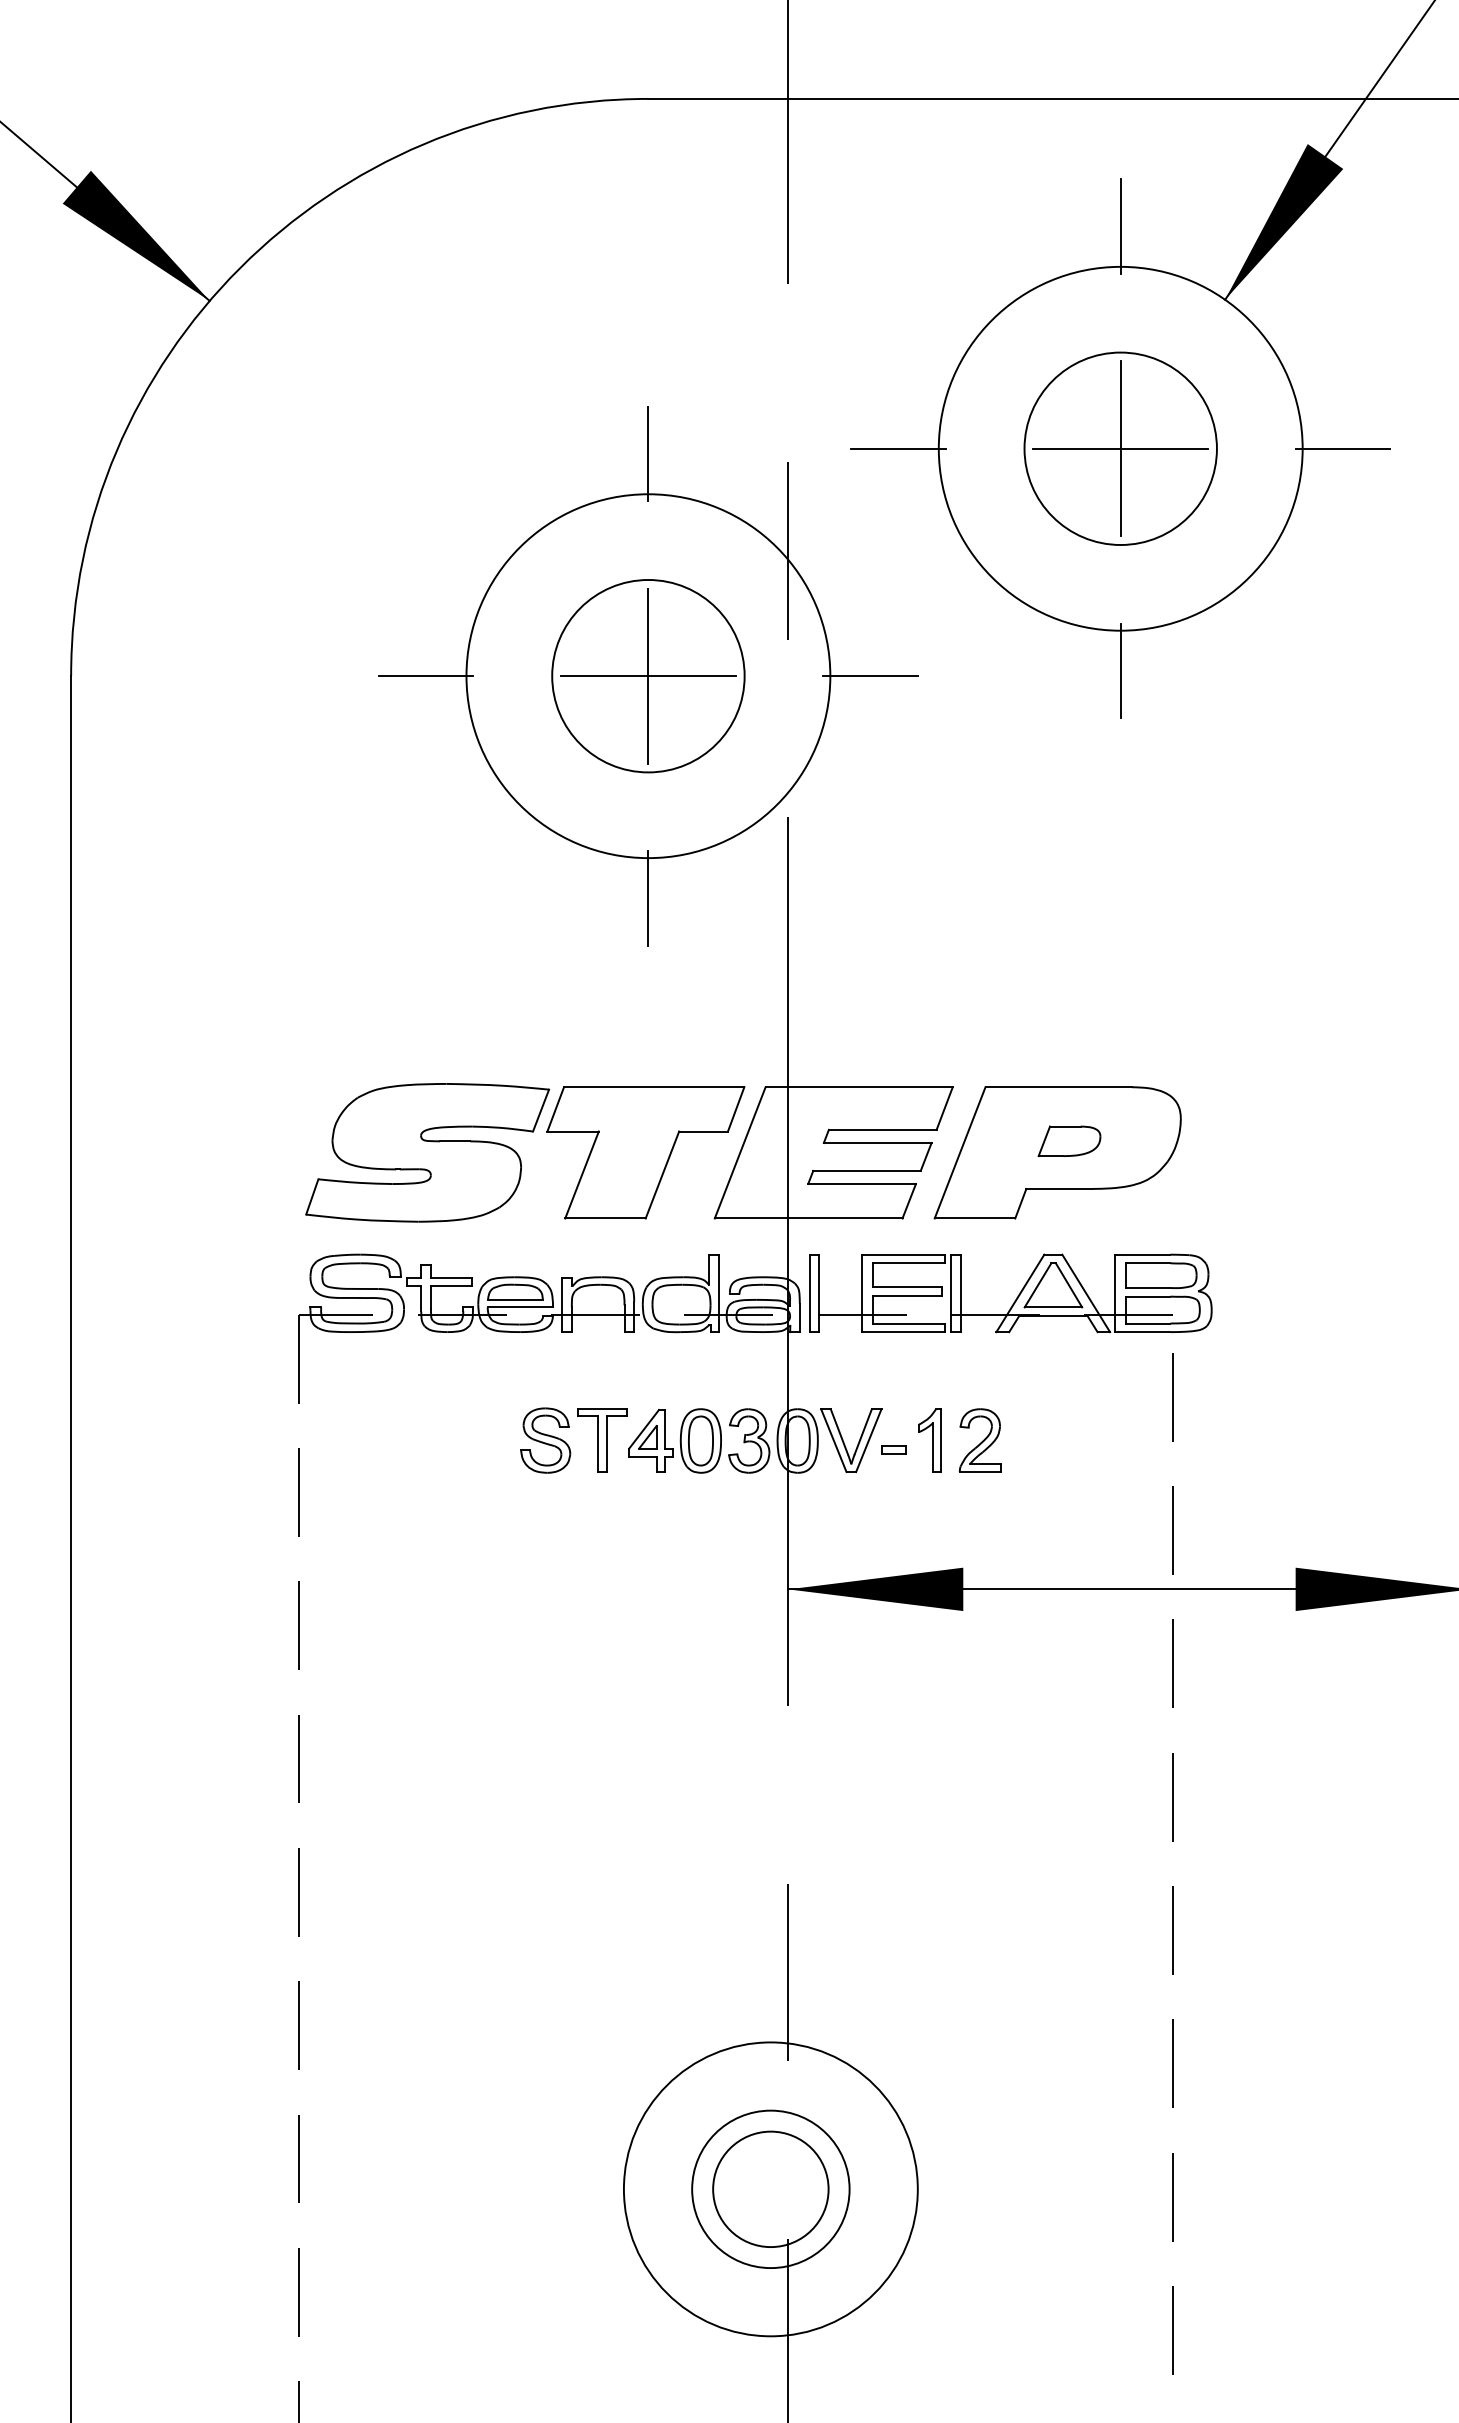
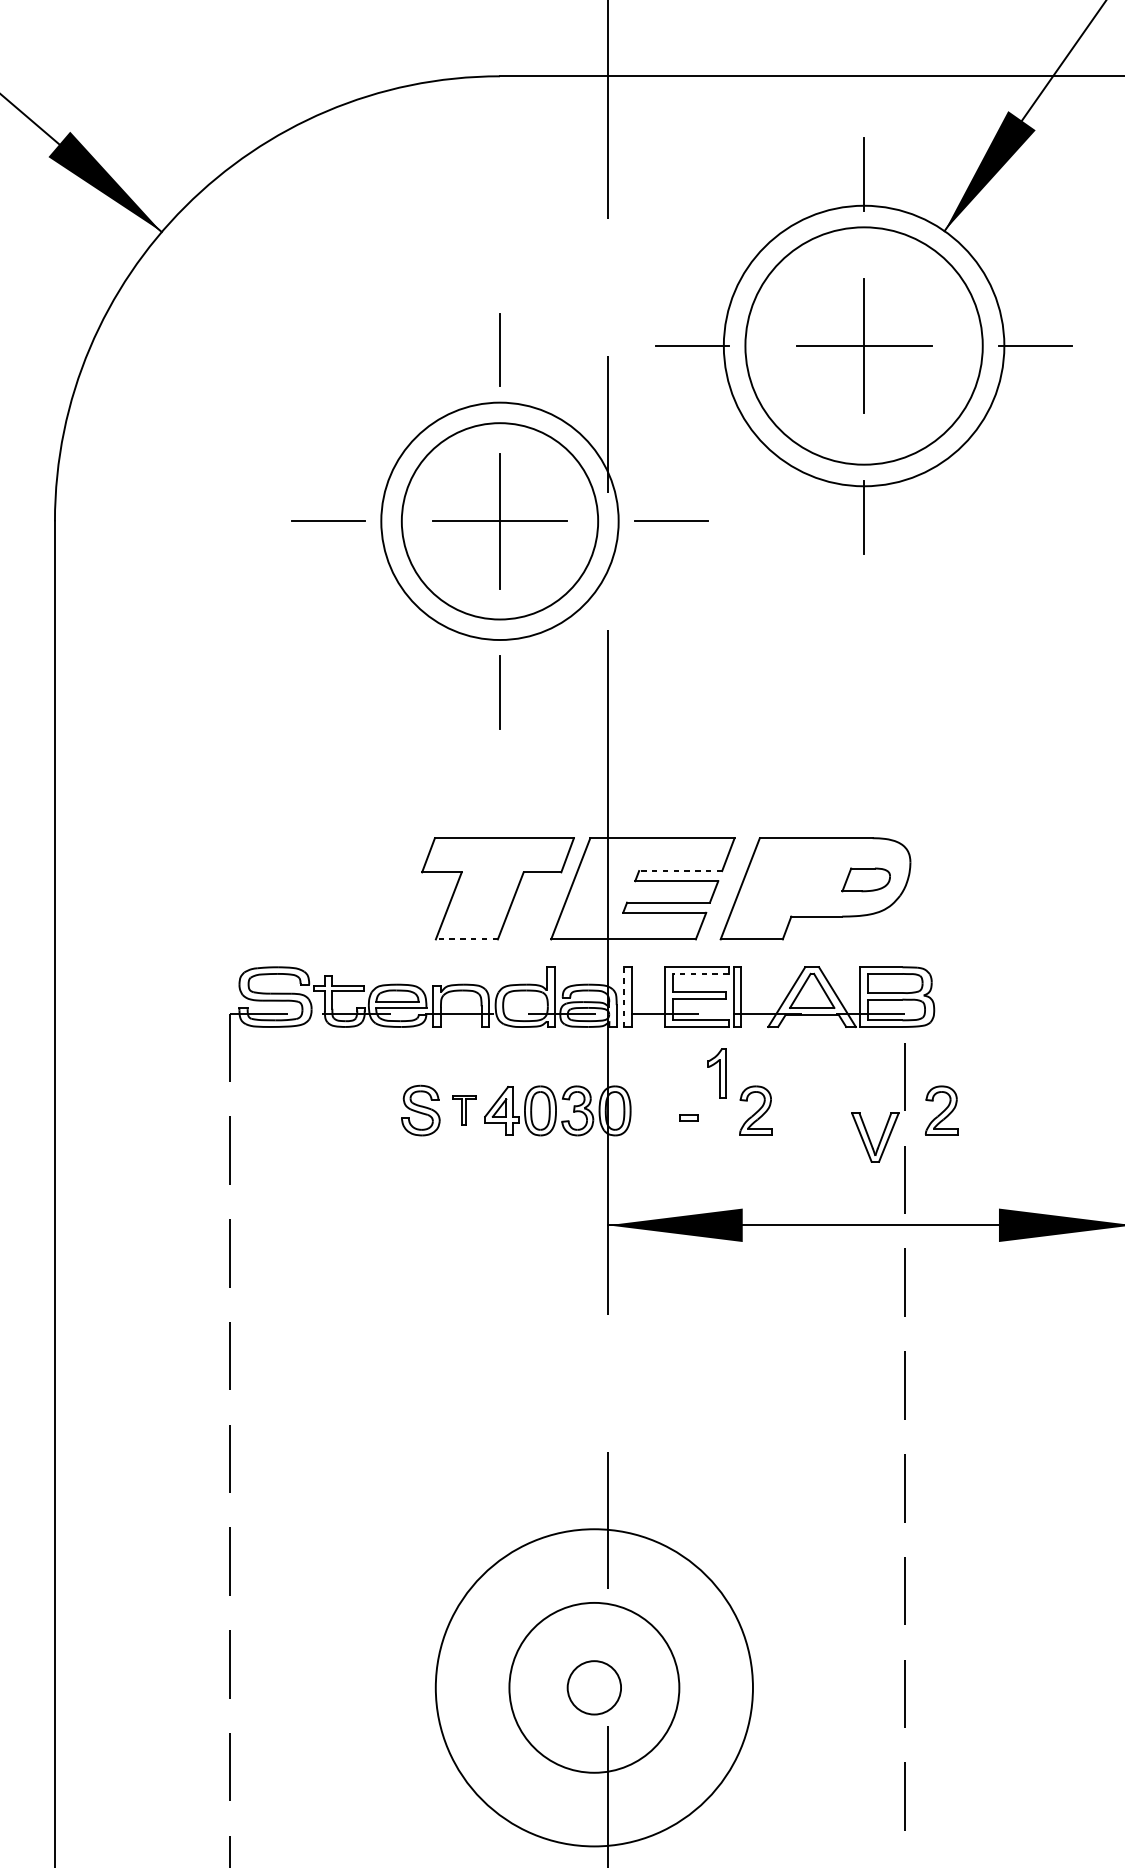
circle: (1120, 448) -> (863, 345), size x1.6
circle: (648, 675) -> (500, 520), size x1.6
circle: (648, 676) -> (500, 521), size x0.7
line: (882, 1129) -> (680, 870), solid -> dashed
part: (1069, 1140) -> (866, 879), moved
part: (427, 1152) -> (329, 888), removed
line: (605, 1218) -> (466, 939), solid -> dashed
line: (908, 1263) -> (700, 974), solid -> dashed
line: (809, 1293) -> (624, 997), solid -> dashed
part: (602, 1440) -> (464, 1110), size x0.6
part: (929, 1440) -> (716, 1073), moved
part: (1220, 1440) -> (941, 1110), added
part: (857, 1443) -> (880, 1139), moved
circle: (770, 2189) -> (594, 1687), size x0.6
circle: (770, 2189) -> (594, 1687), size x1.4
circle: (770, 2189) -> (594, 1687), size x1.4

